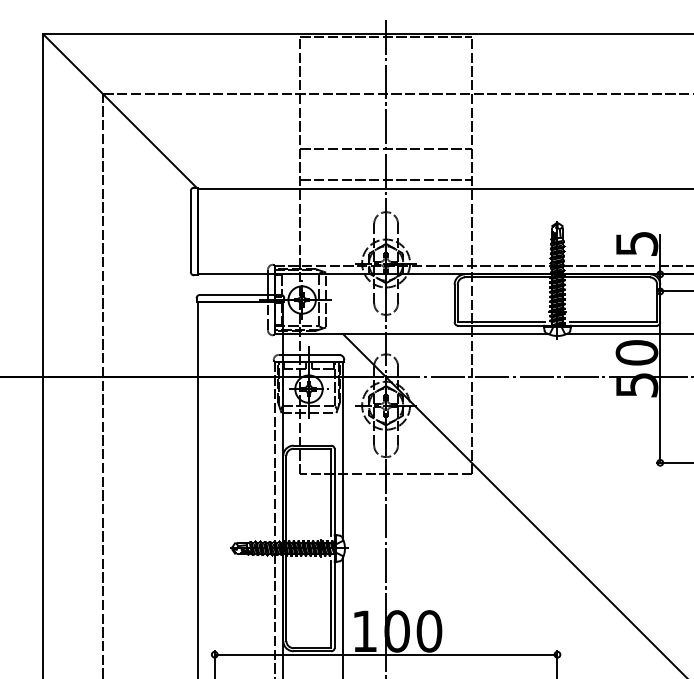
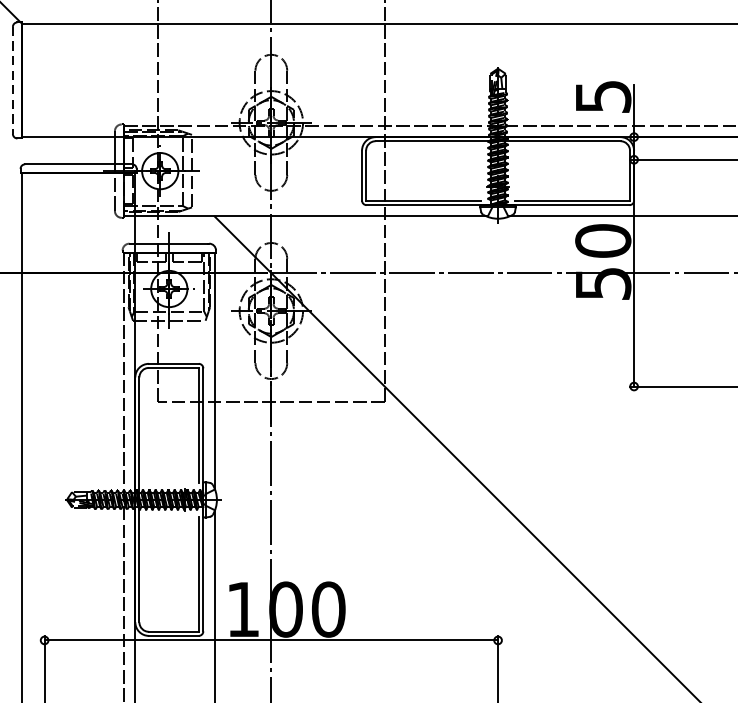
line: (385, 180) -> (270, 12), removed
line: (190, 232) -> (12, 81), solid -> dashed

